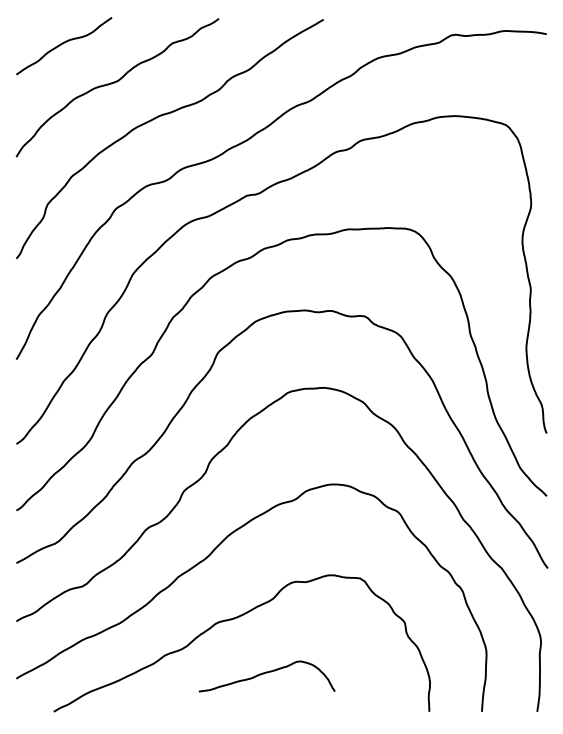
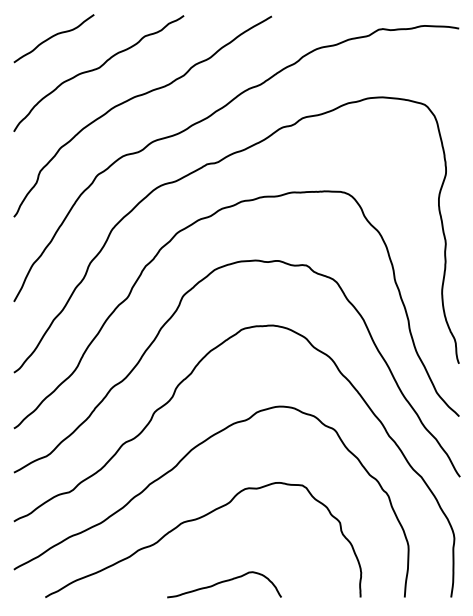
curve: (267, 673) -> (224, 582), moved

